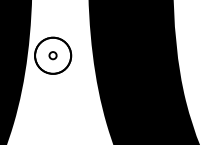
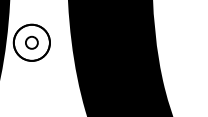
part: (52, 55) -> (31, 42), size x1.67

